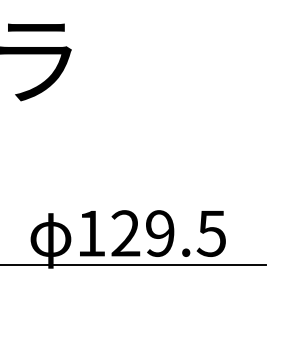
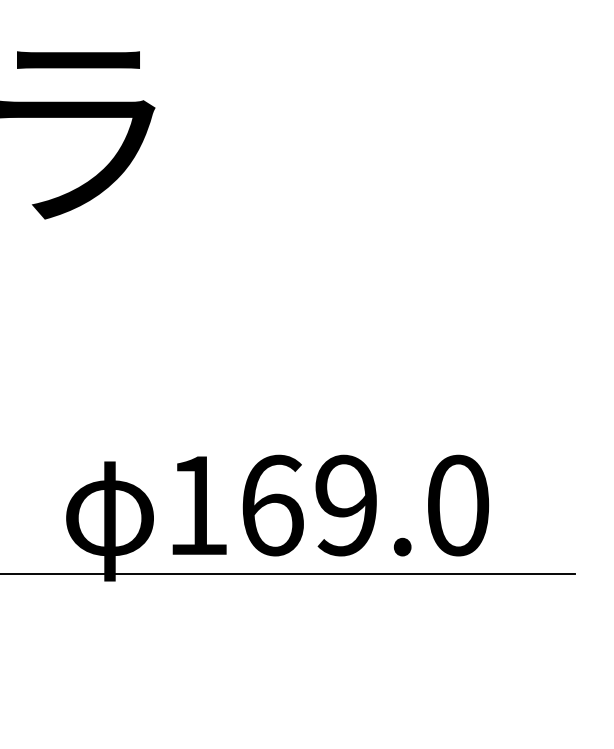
text: (168, 233) -> (364, 505), 129.5 -> 169.0

